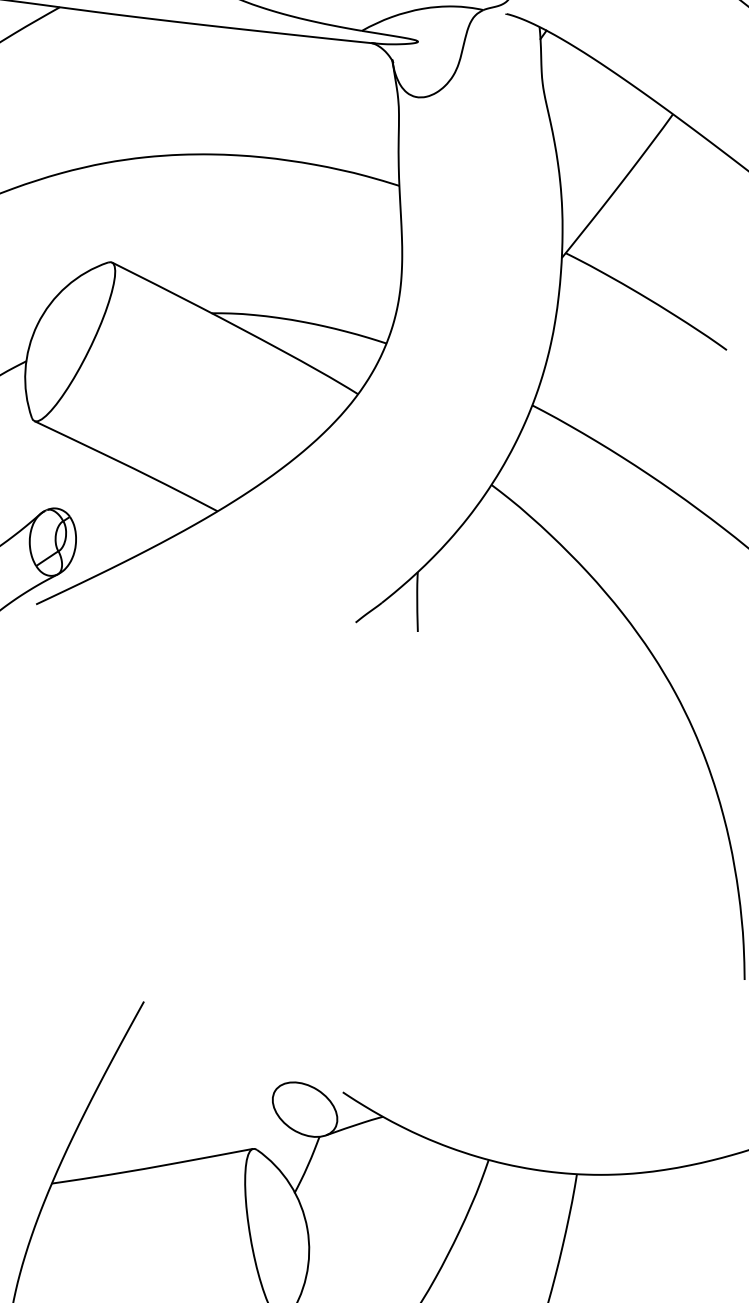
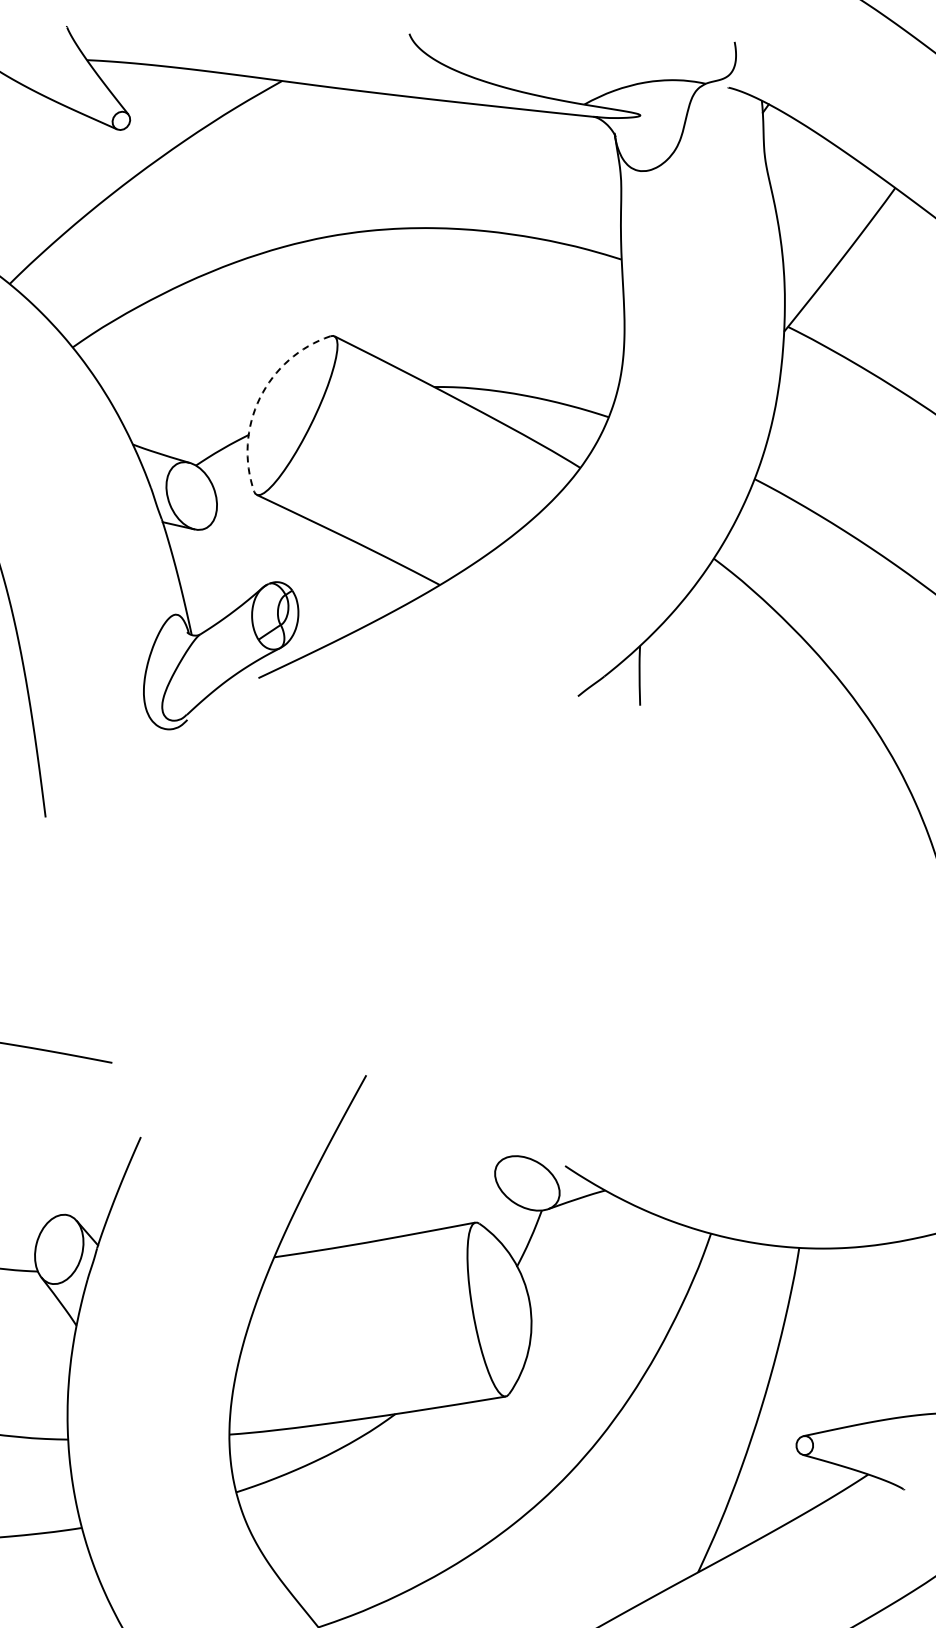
arc: (37, 324) -> (259, 398), solid -> dashed

